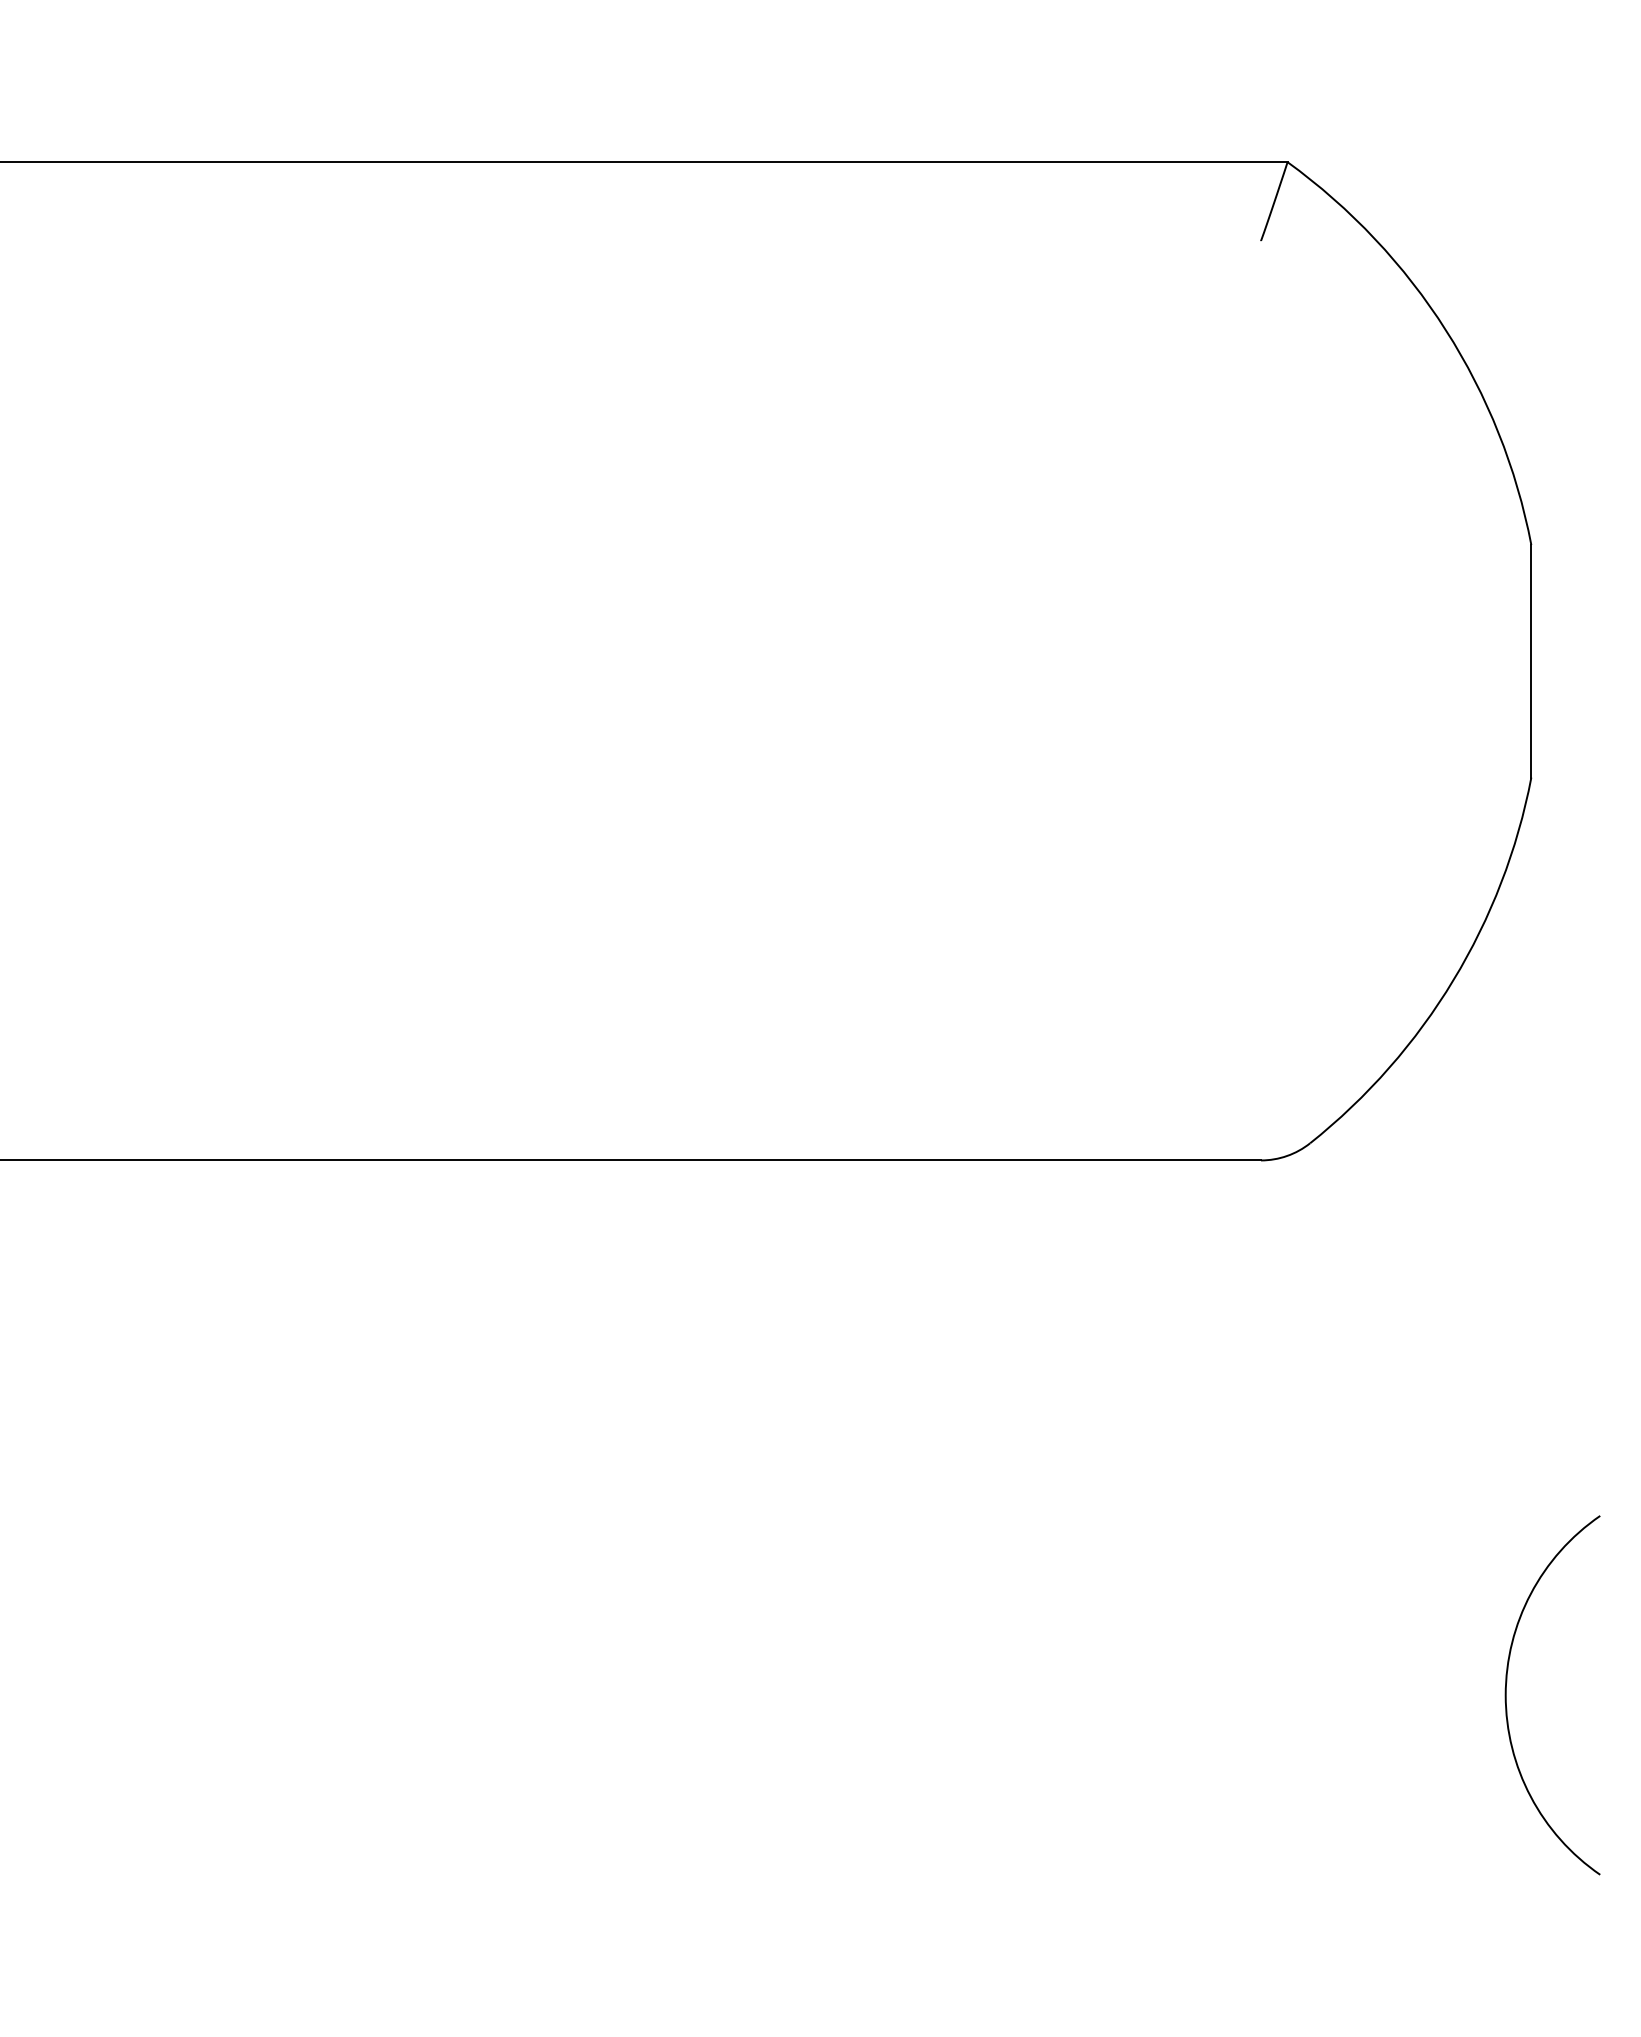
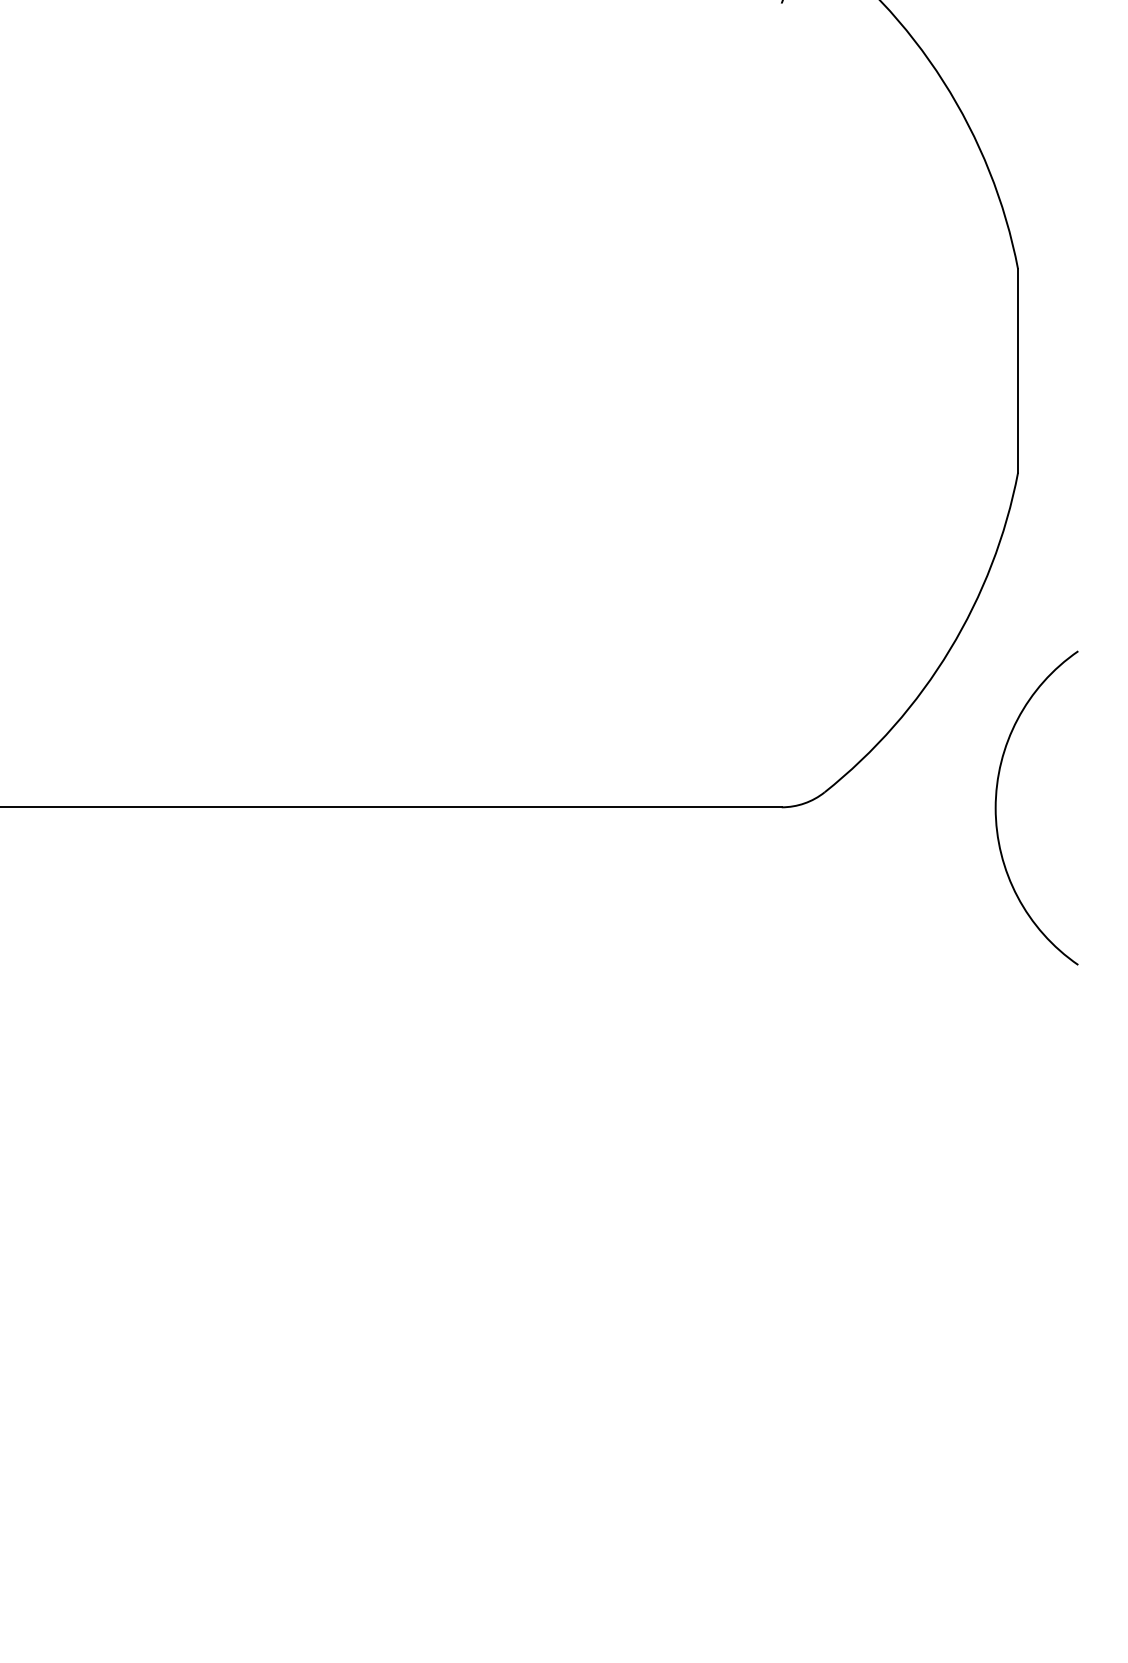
arc: (1506, 1695) -> (996, 808), moved

